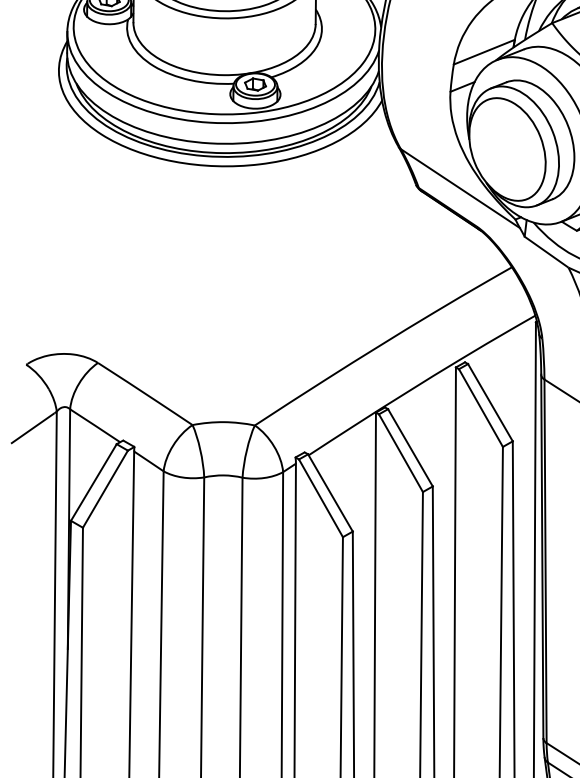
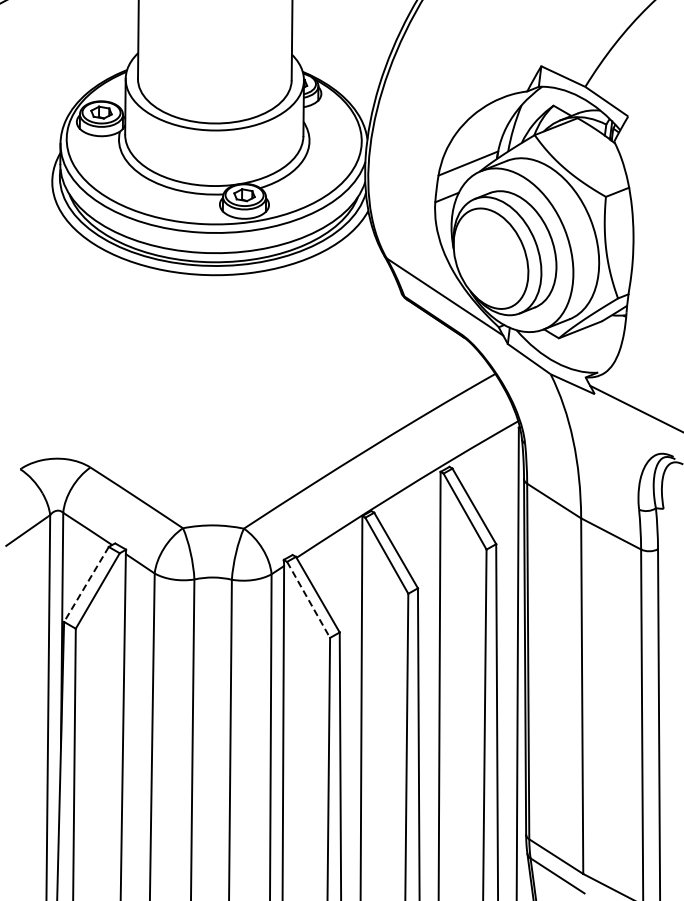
line: (93, 482) -> (86, 584), solid -> dashed
line: (320, 497) -> (308, 599), solid -> dashed

